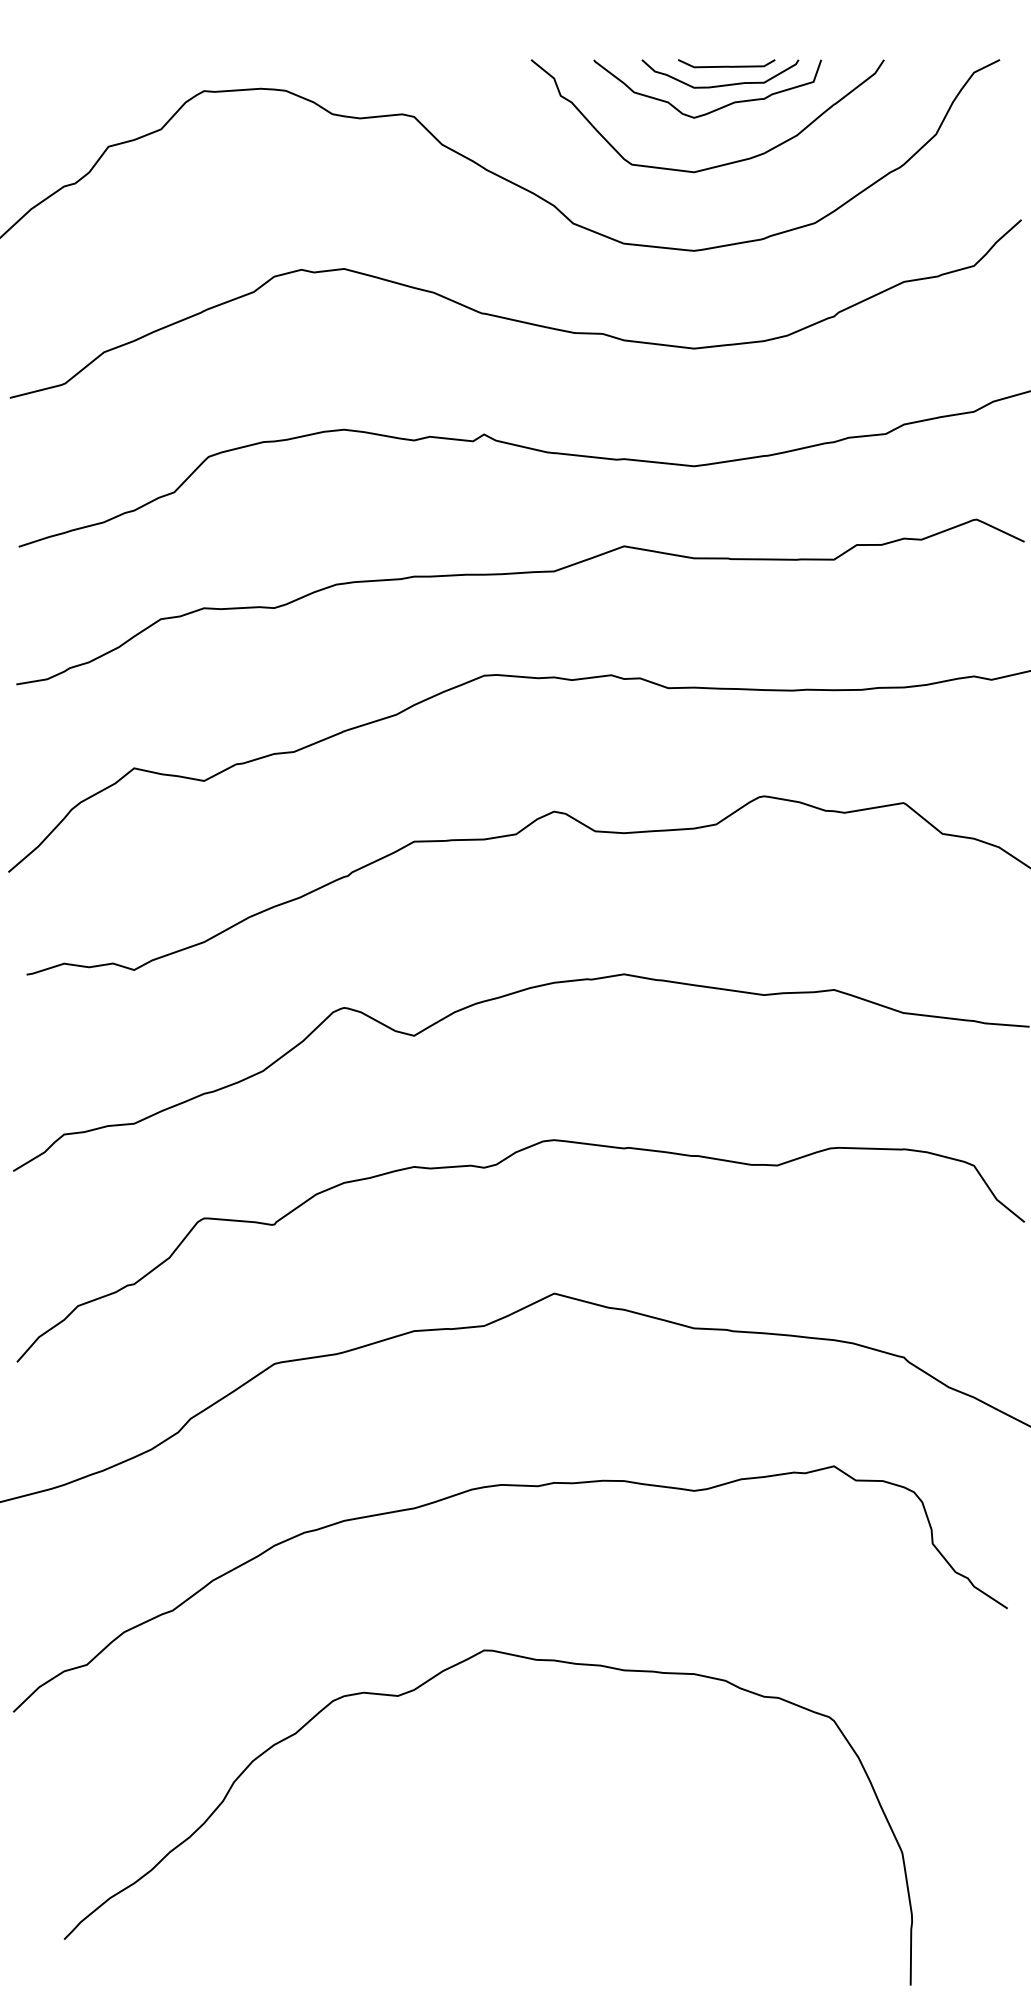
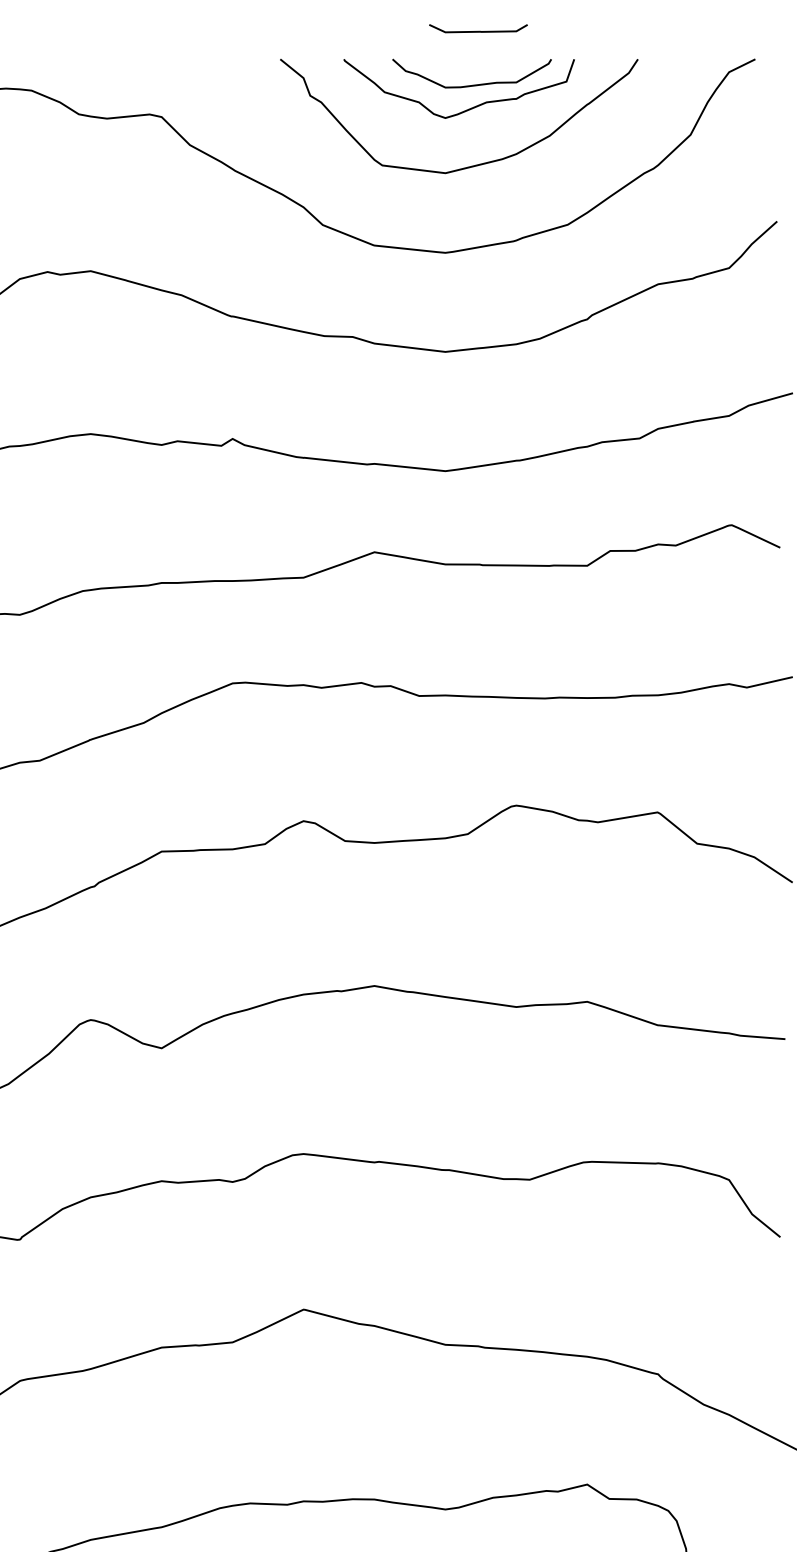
curve: (726, 65) -> (478, 30), moved

